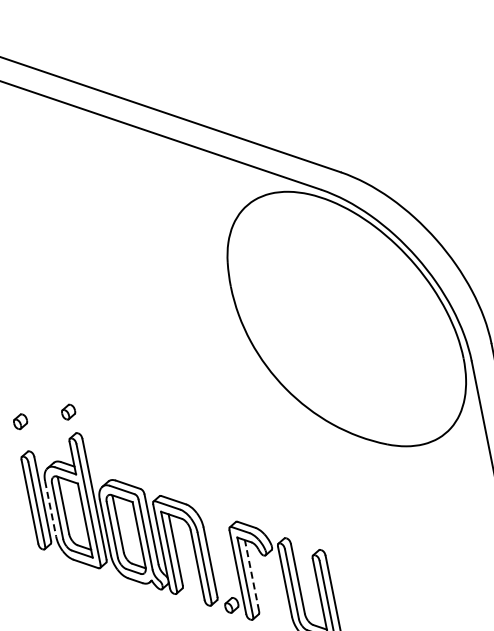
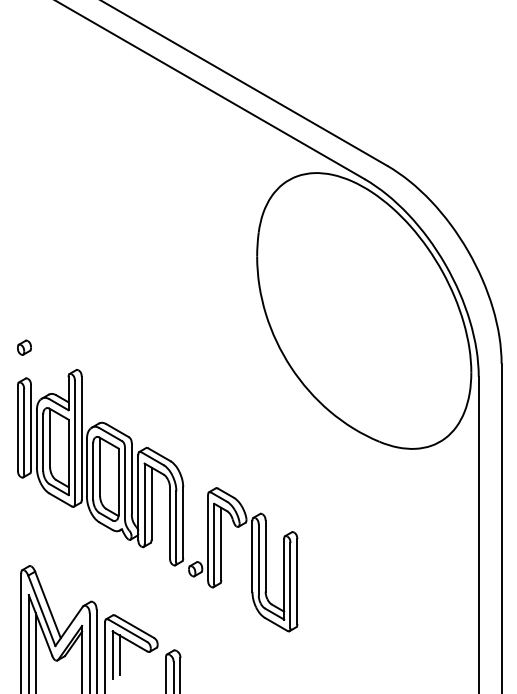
part: (68, 411) -> (73, 347), removed
line: (50, 509) -> (36, 439), dashed -> solid
line: (252, 575) -> (221, 543), dashed -> solid

